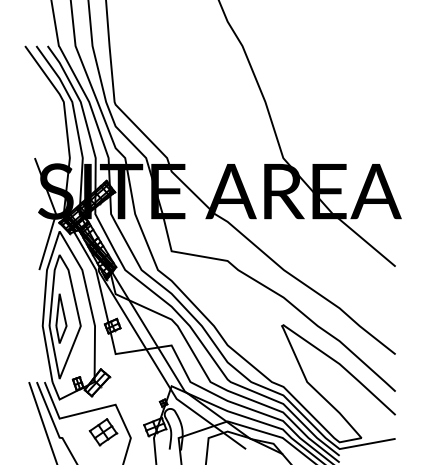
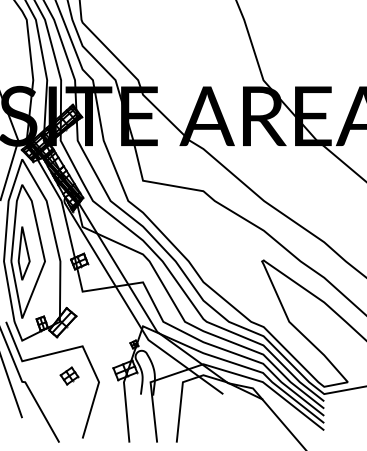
part: (103, 432) -> (69, 376), size x0.6

